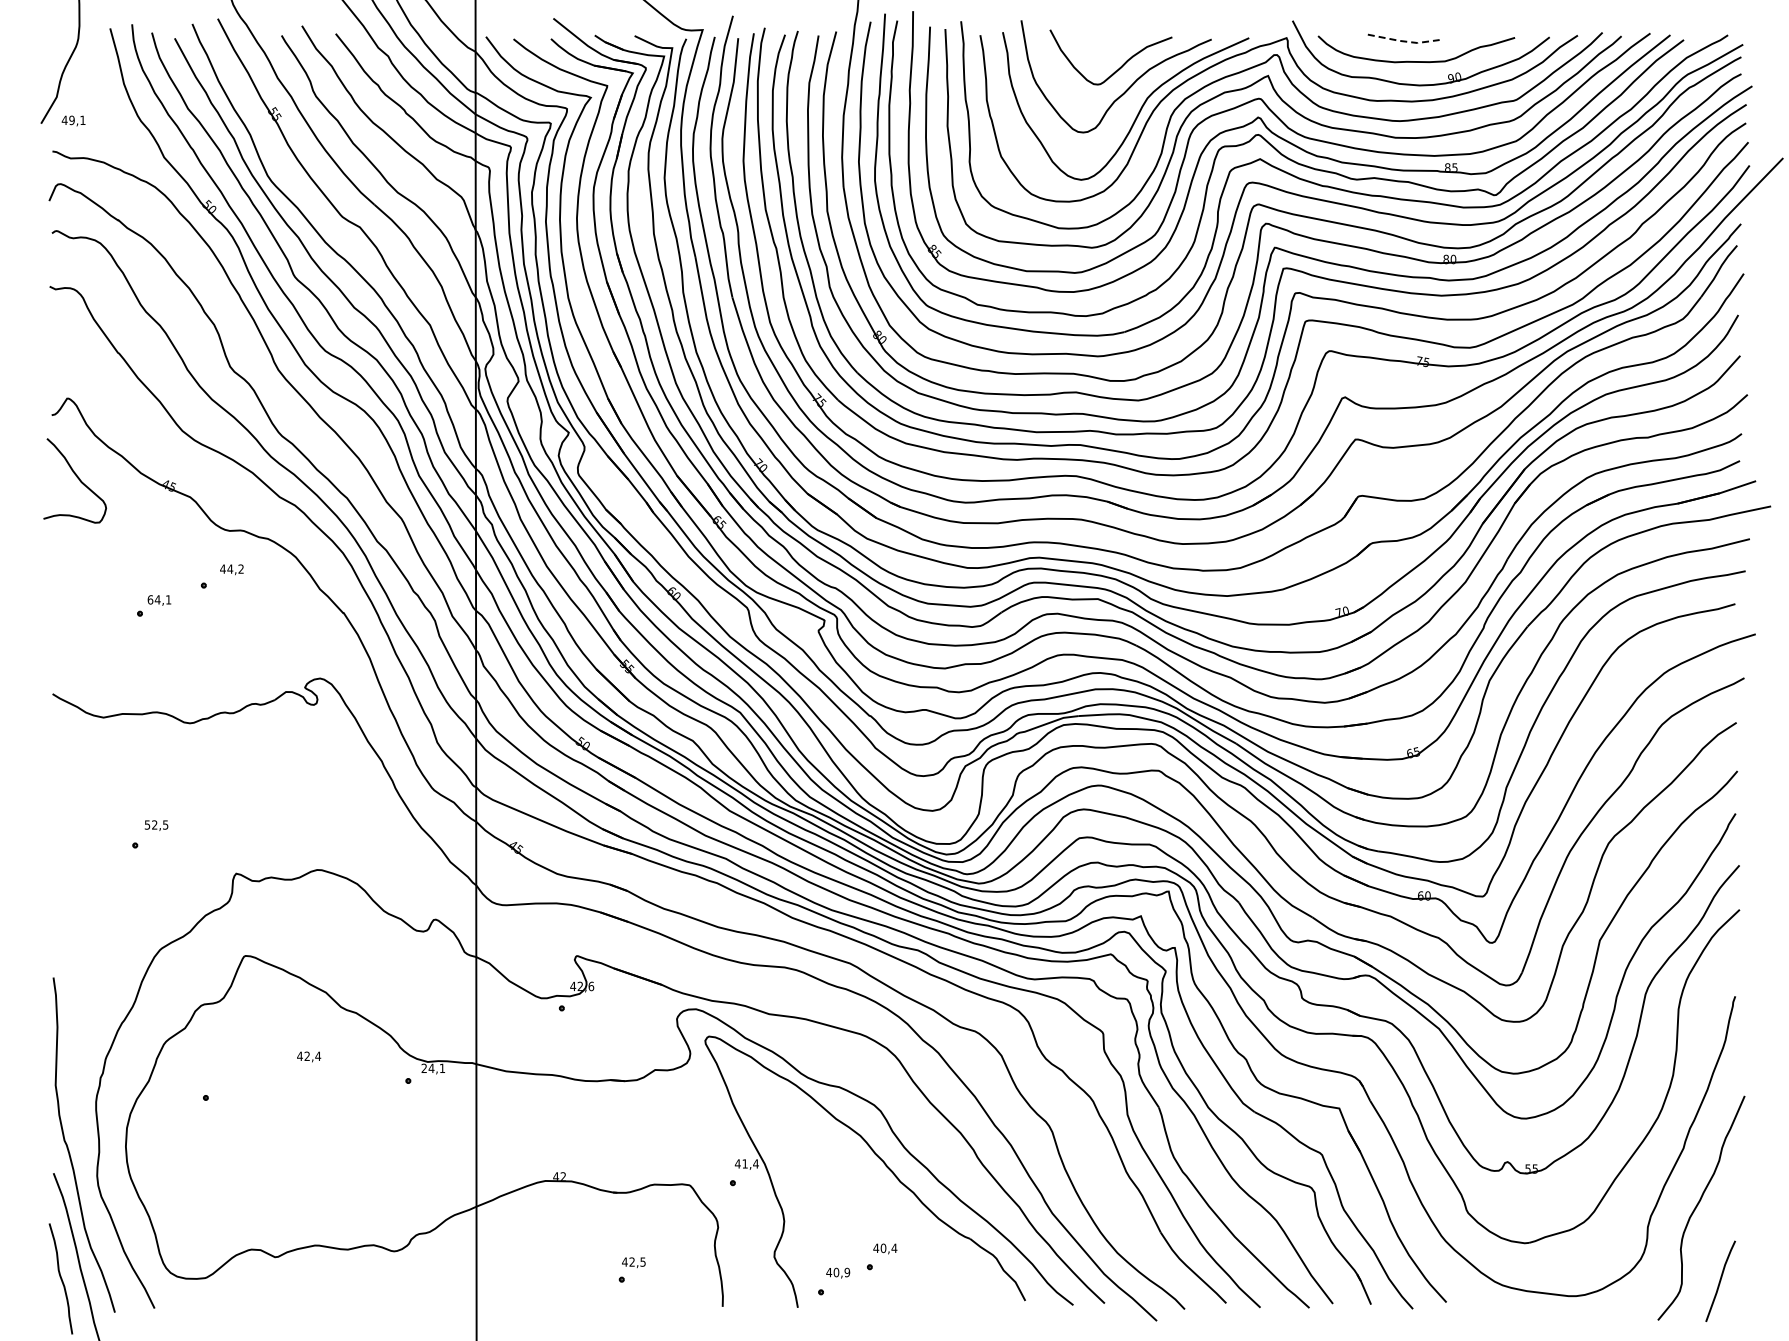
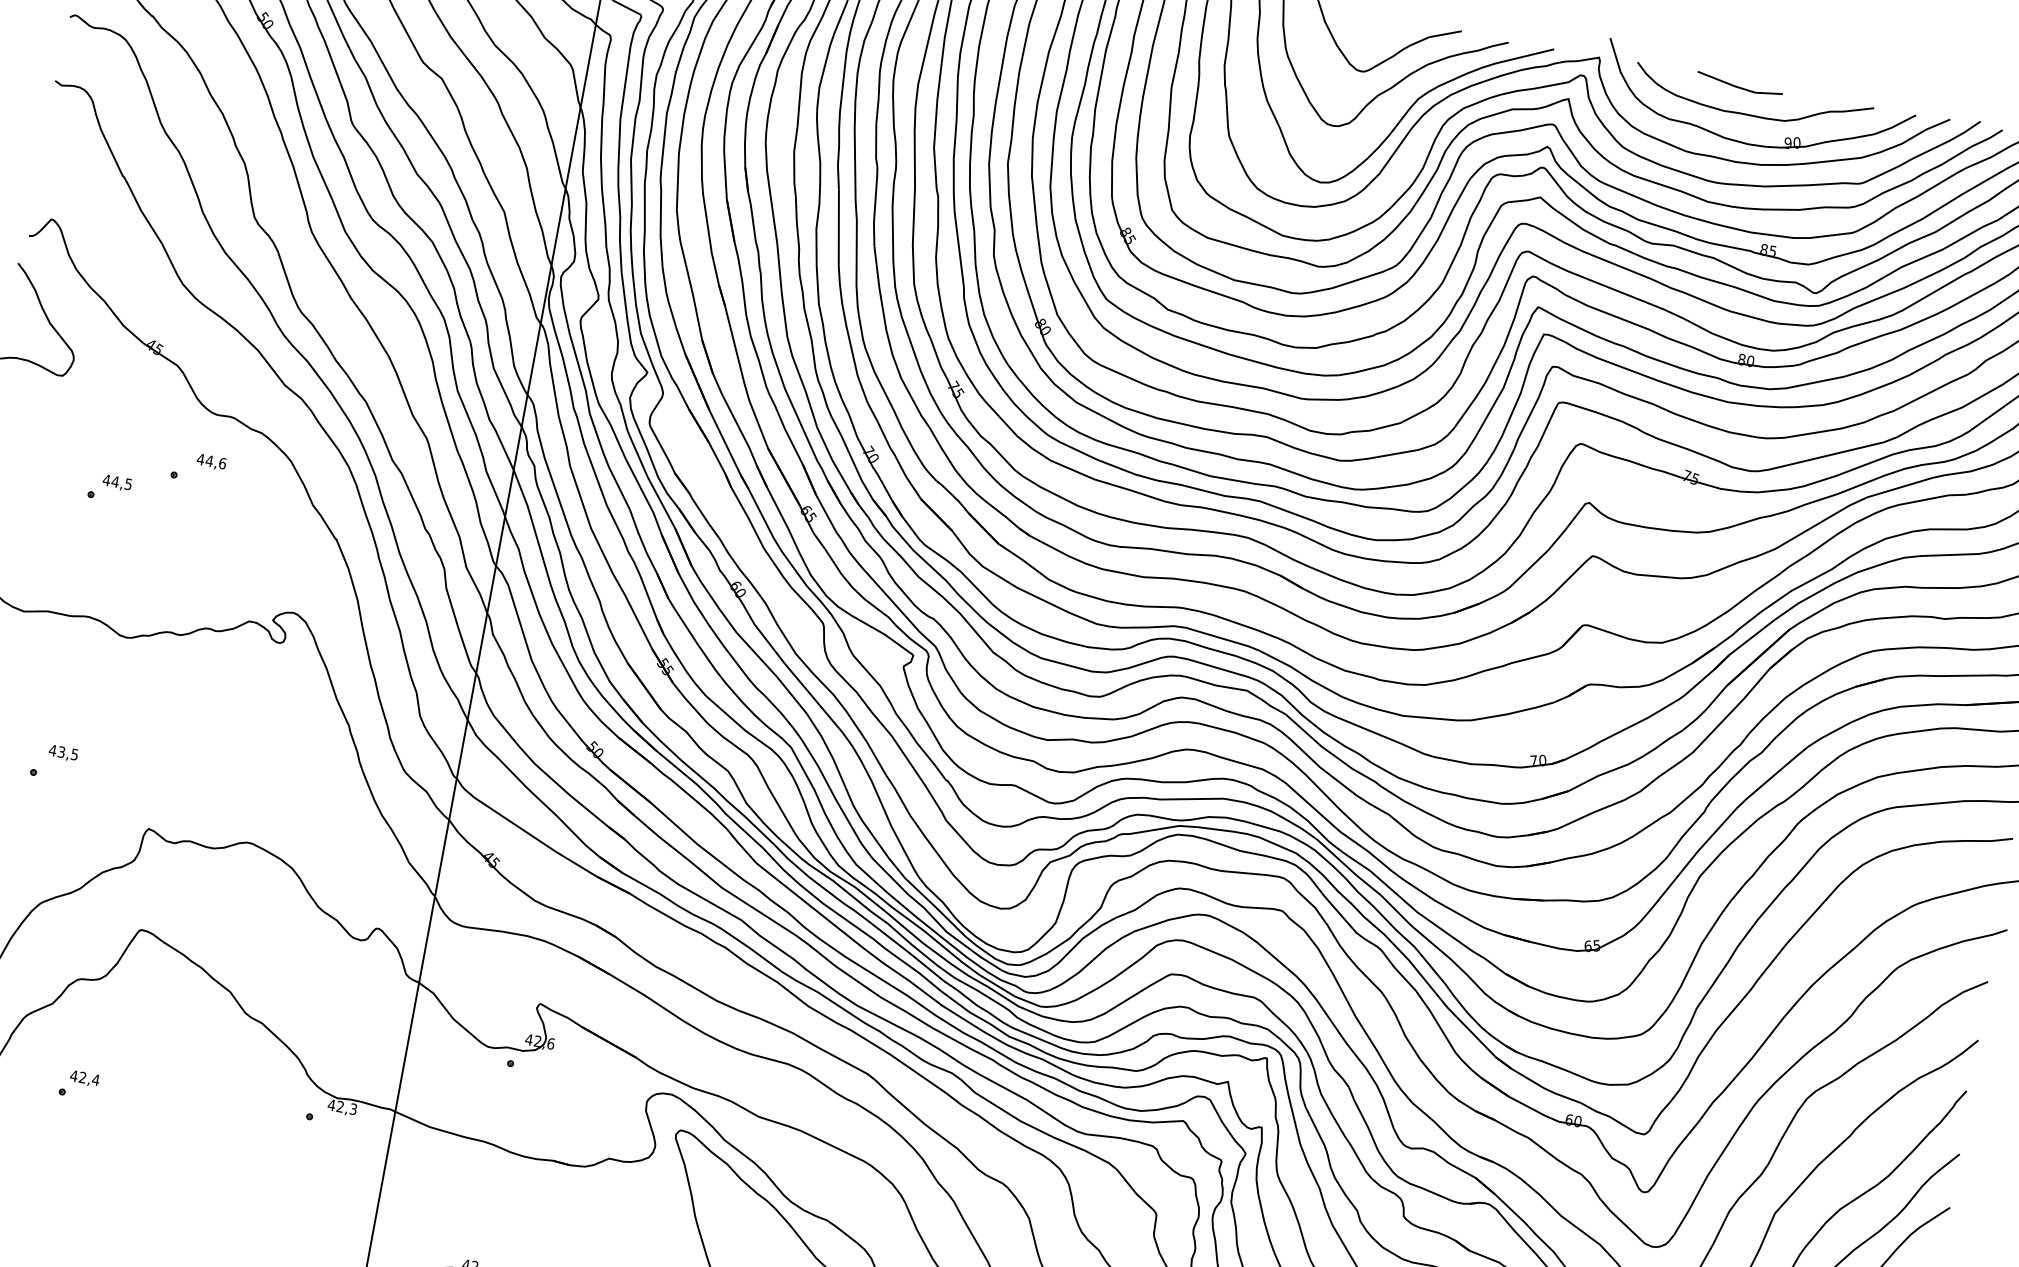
line: (1403, 41) -> (1739, 87), dashed -> solid
text: (241, 568) -> (223, 462), 44,2 -> 44,6
text: (159, 599) -> (117, 481), 64,1 -> 44,5
text: (150, 824) -> (56, 750), 52,5 -> 43,5
text: (309, 1056) -> (85, 1078), moved
text: (433, 1068) -> (342, 1107), 24,1 -> 42,3

